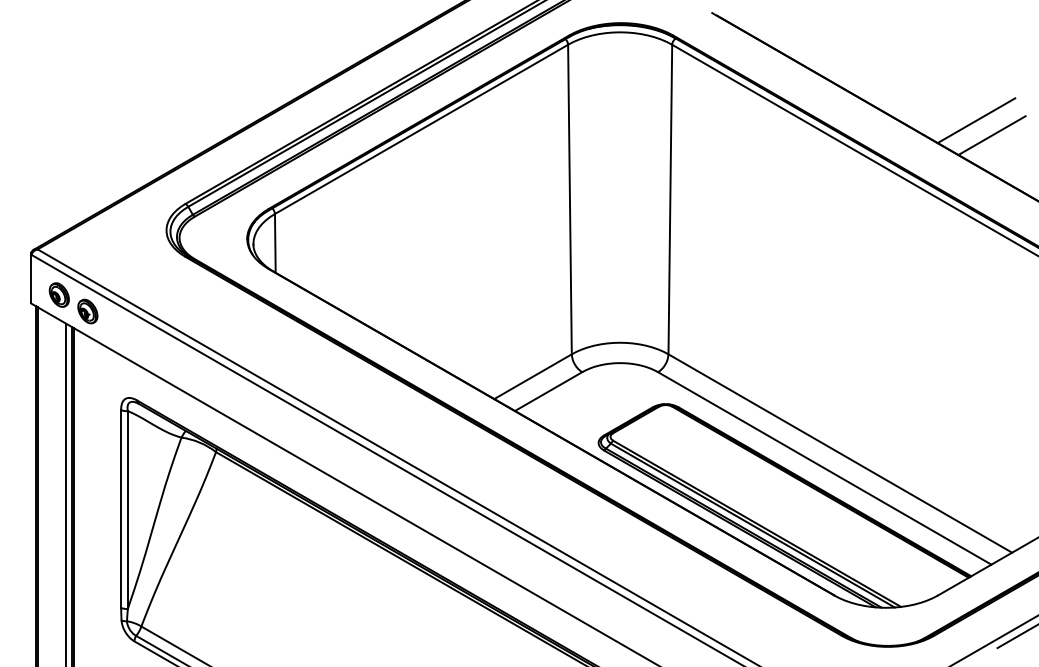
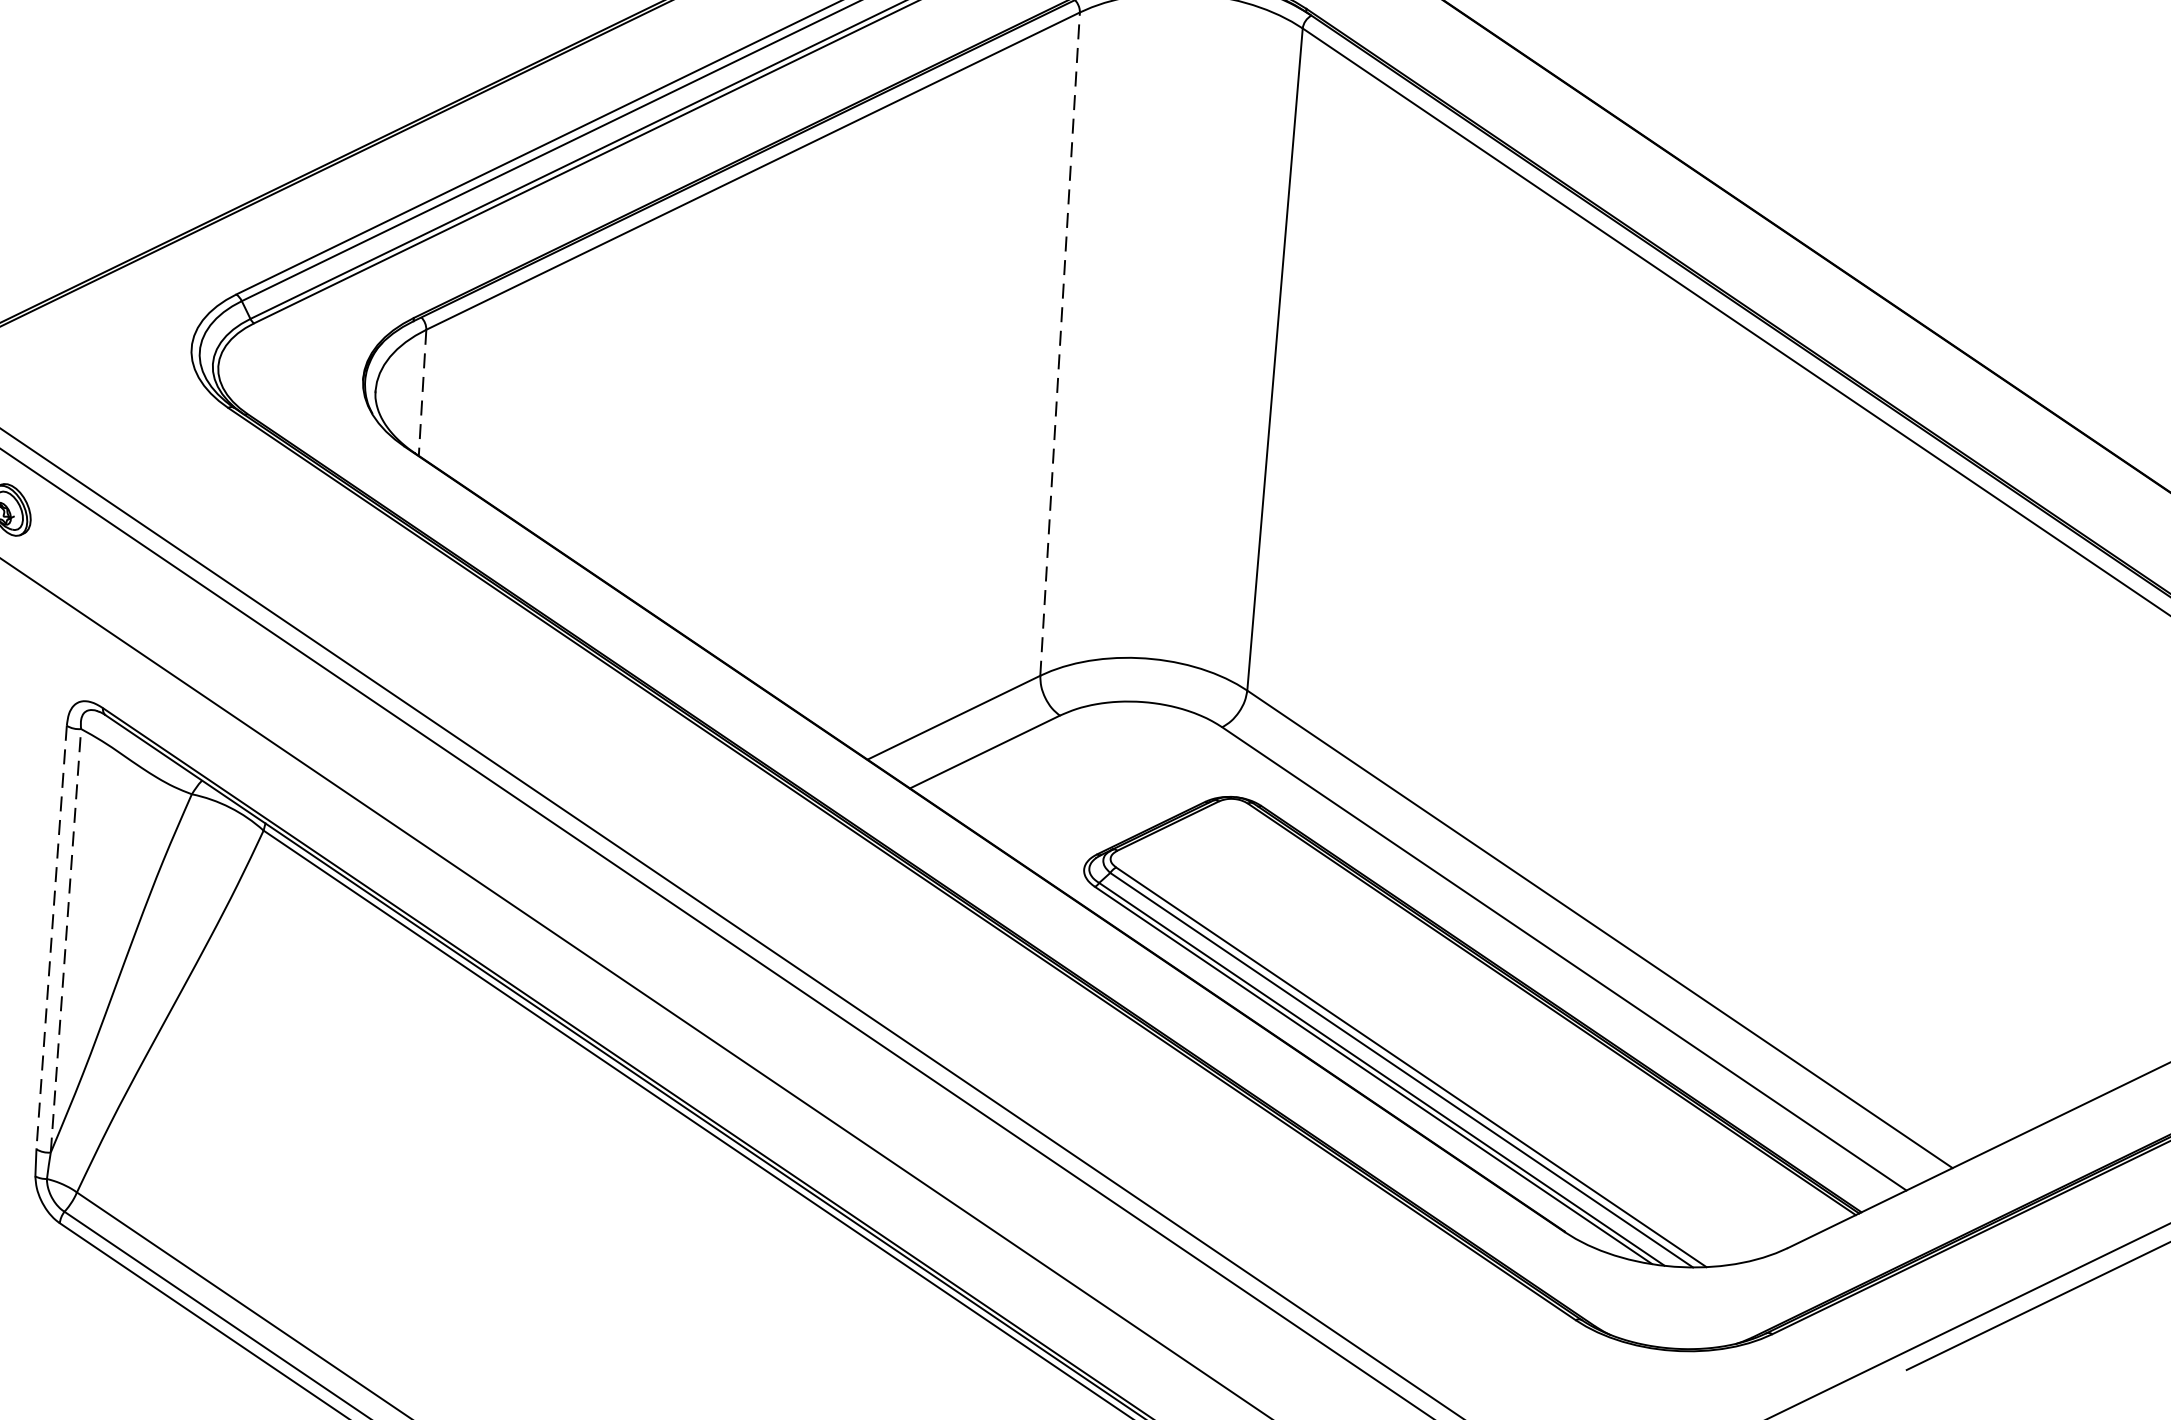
line: (976, 120) -> (1942, 237), removed
line: (991, 135) -> (1972, 271), removed
line: (569, 199) -> (1059, 343), solid -> dashed
line: (275, 243) -> (422, 393), solid -> dashed
line: (121, 508) -> (52, 936), solid -> dashed
line: (127, 509) -> (65, 939), solid -> dashed

